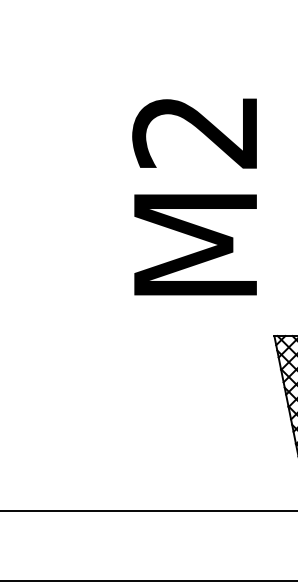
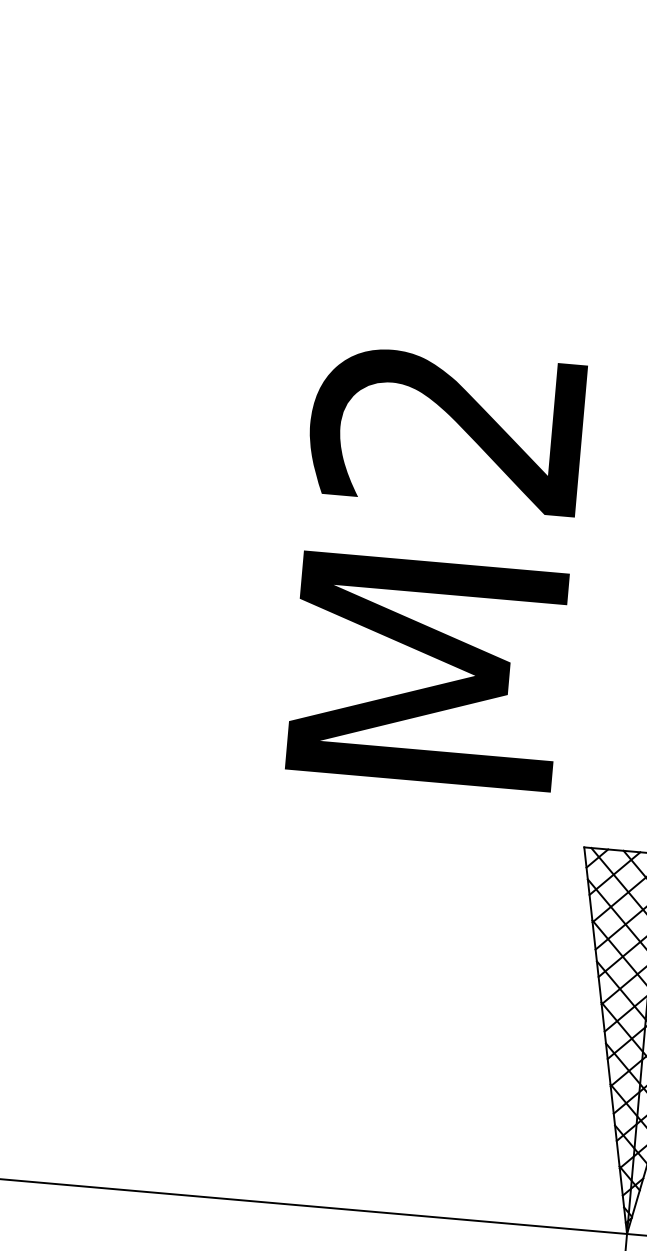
text: (194, 196) -> (434, 566), moved

